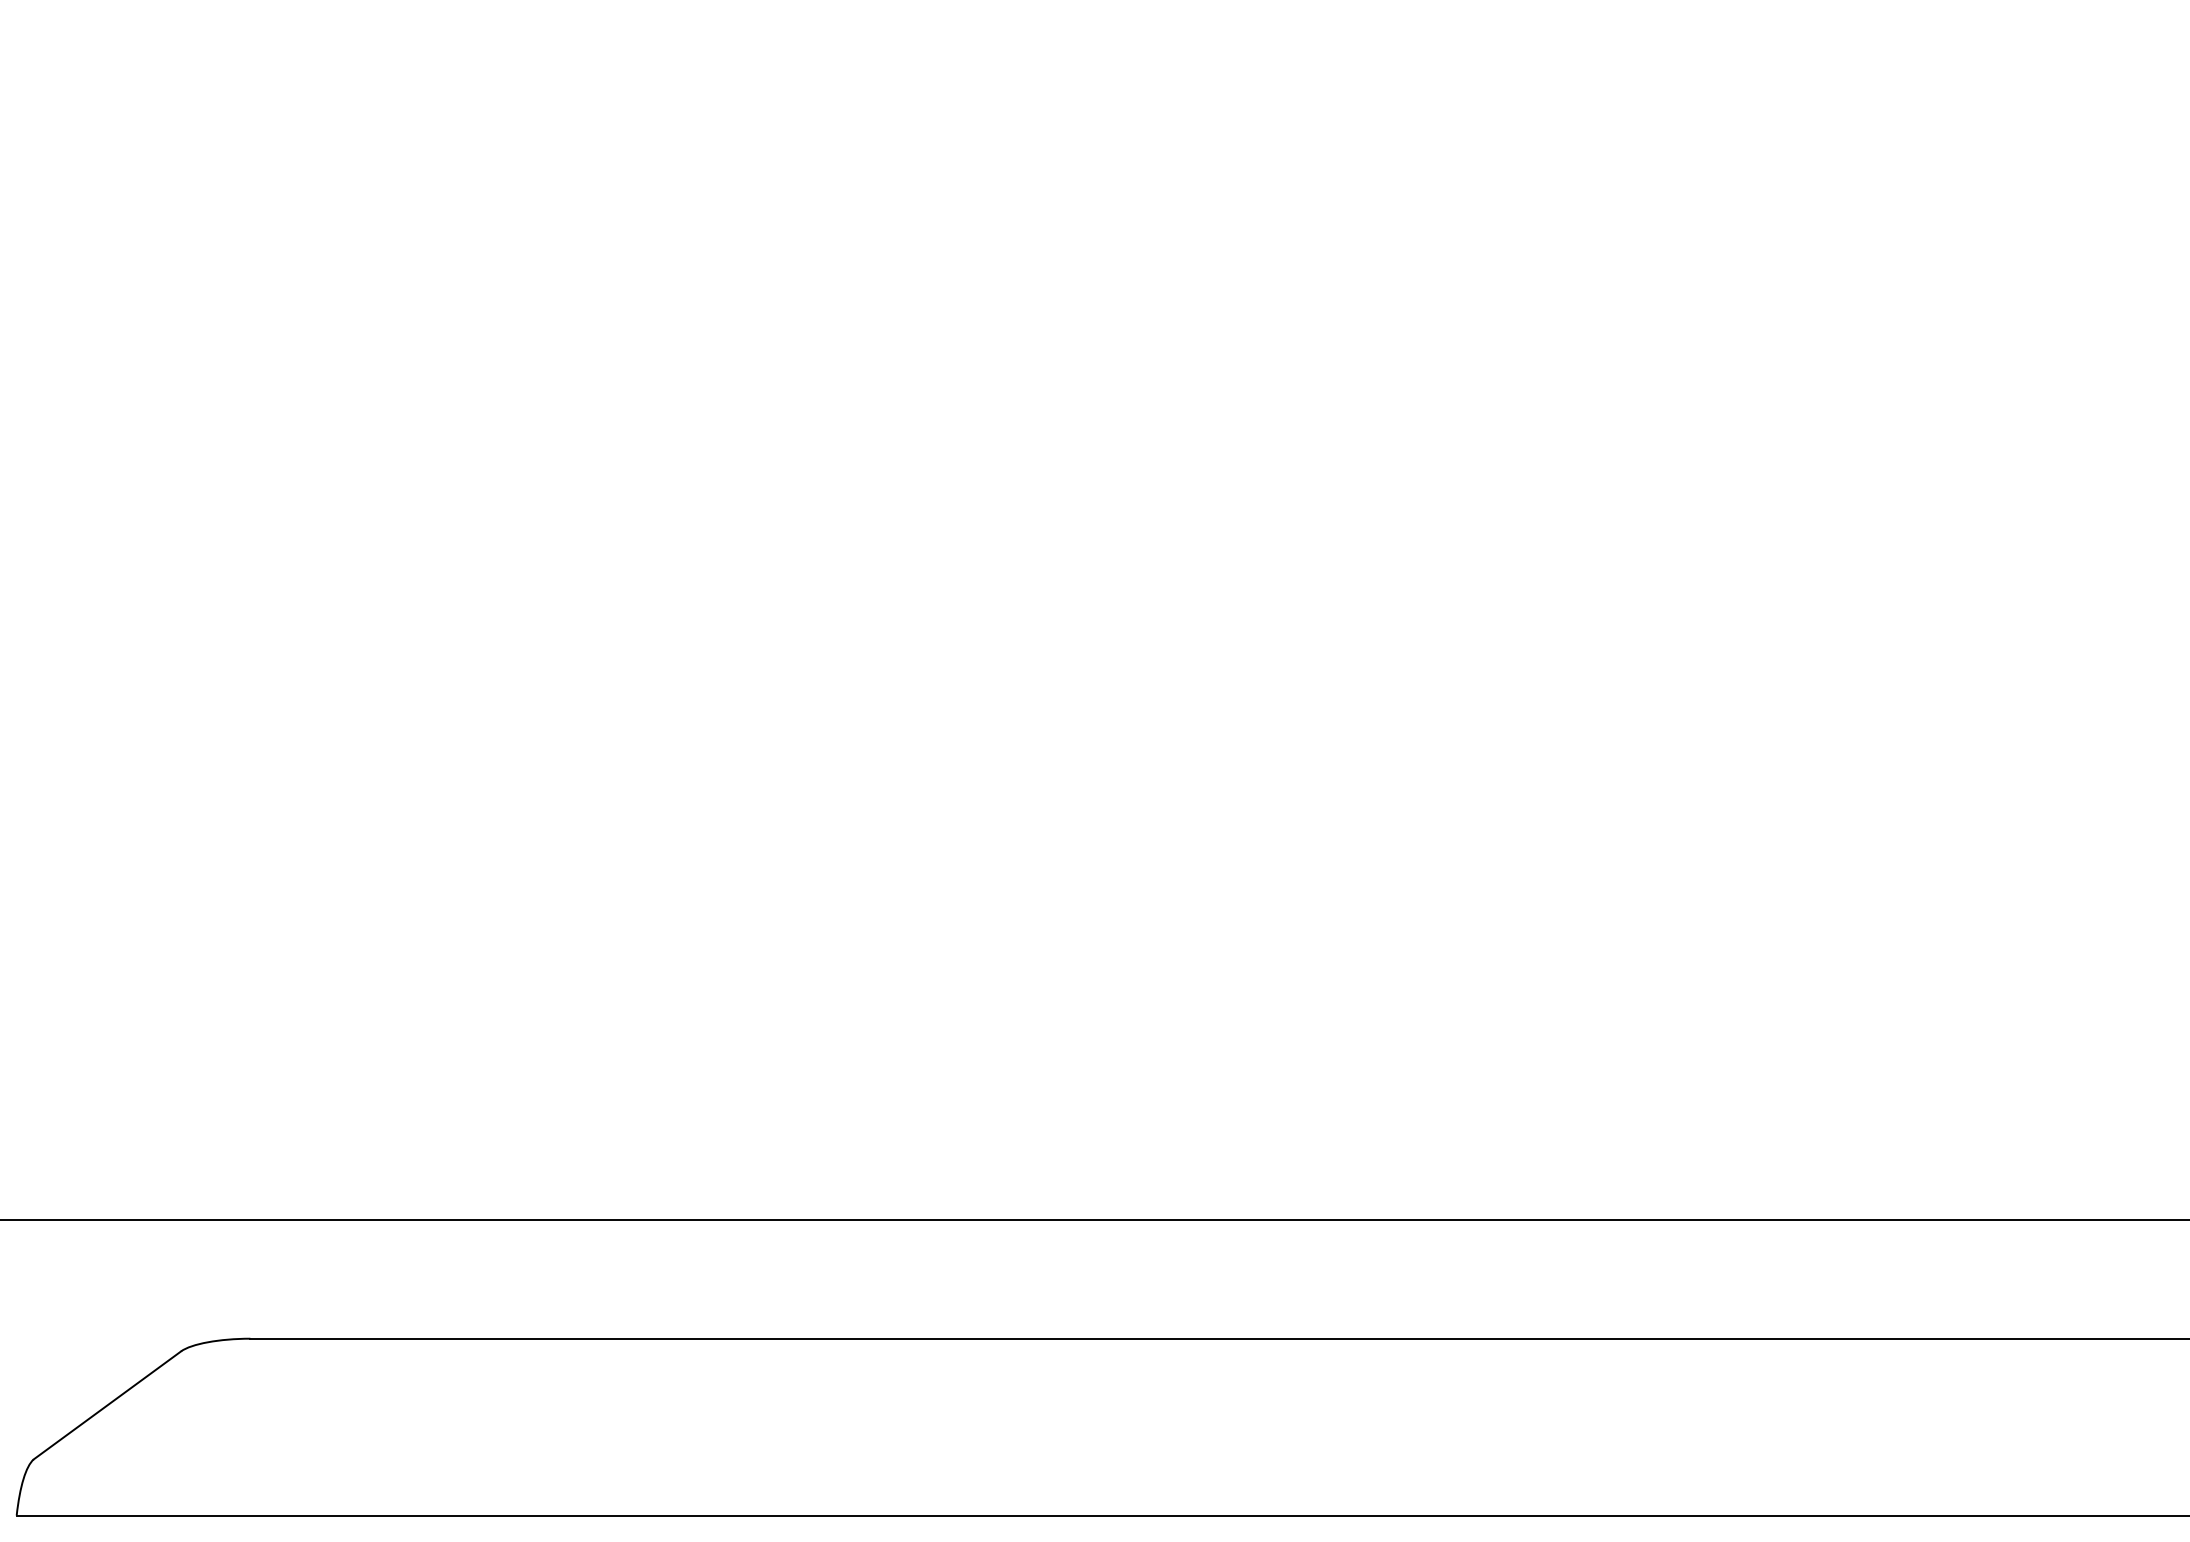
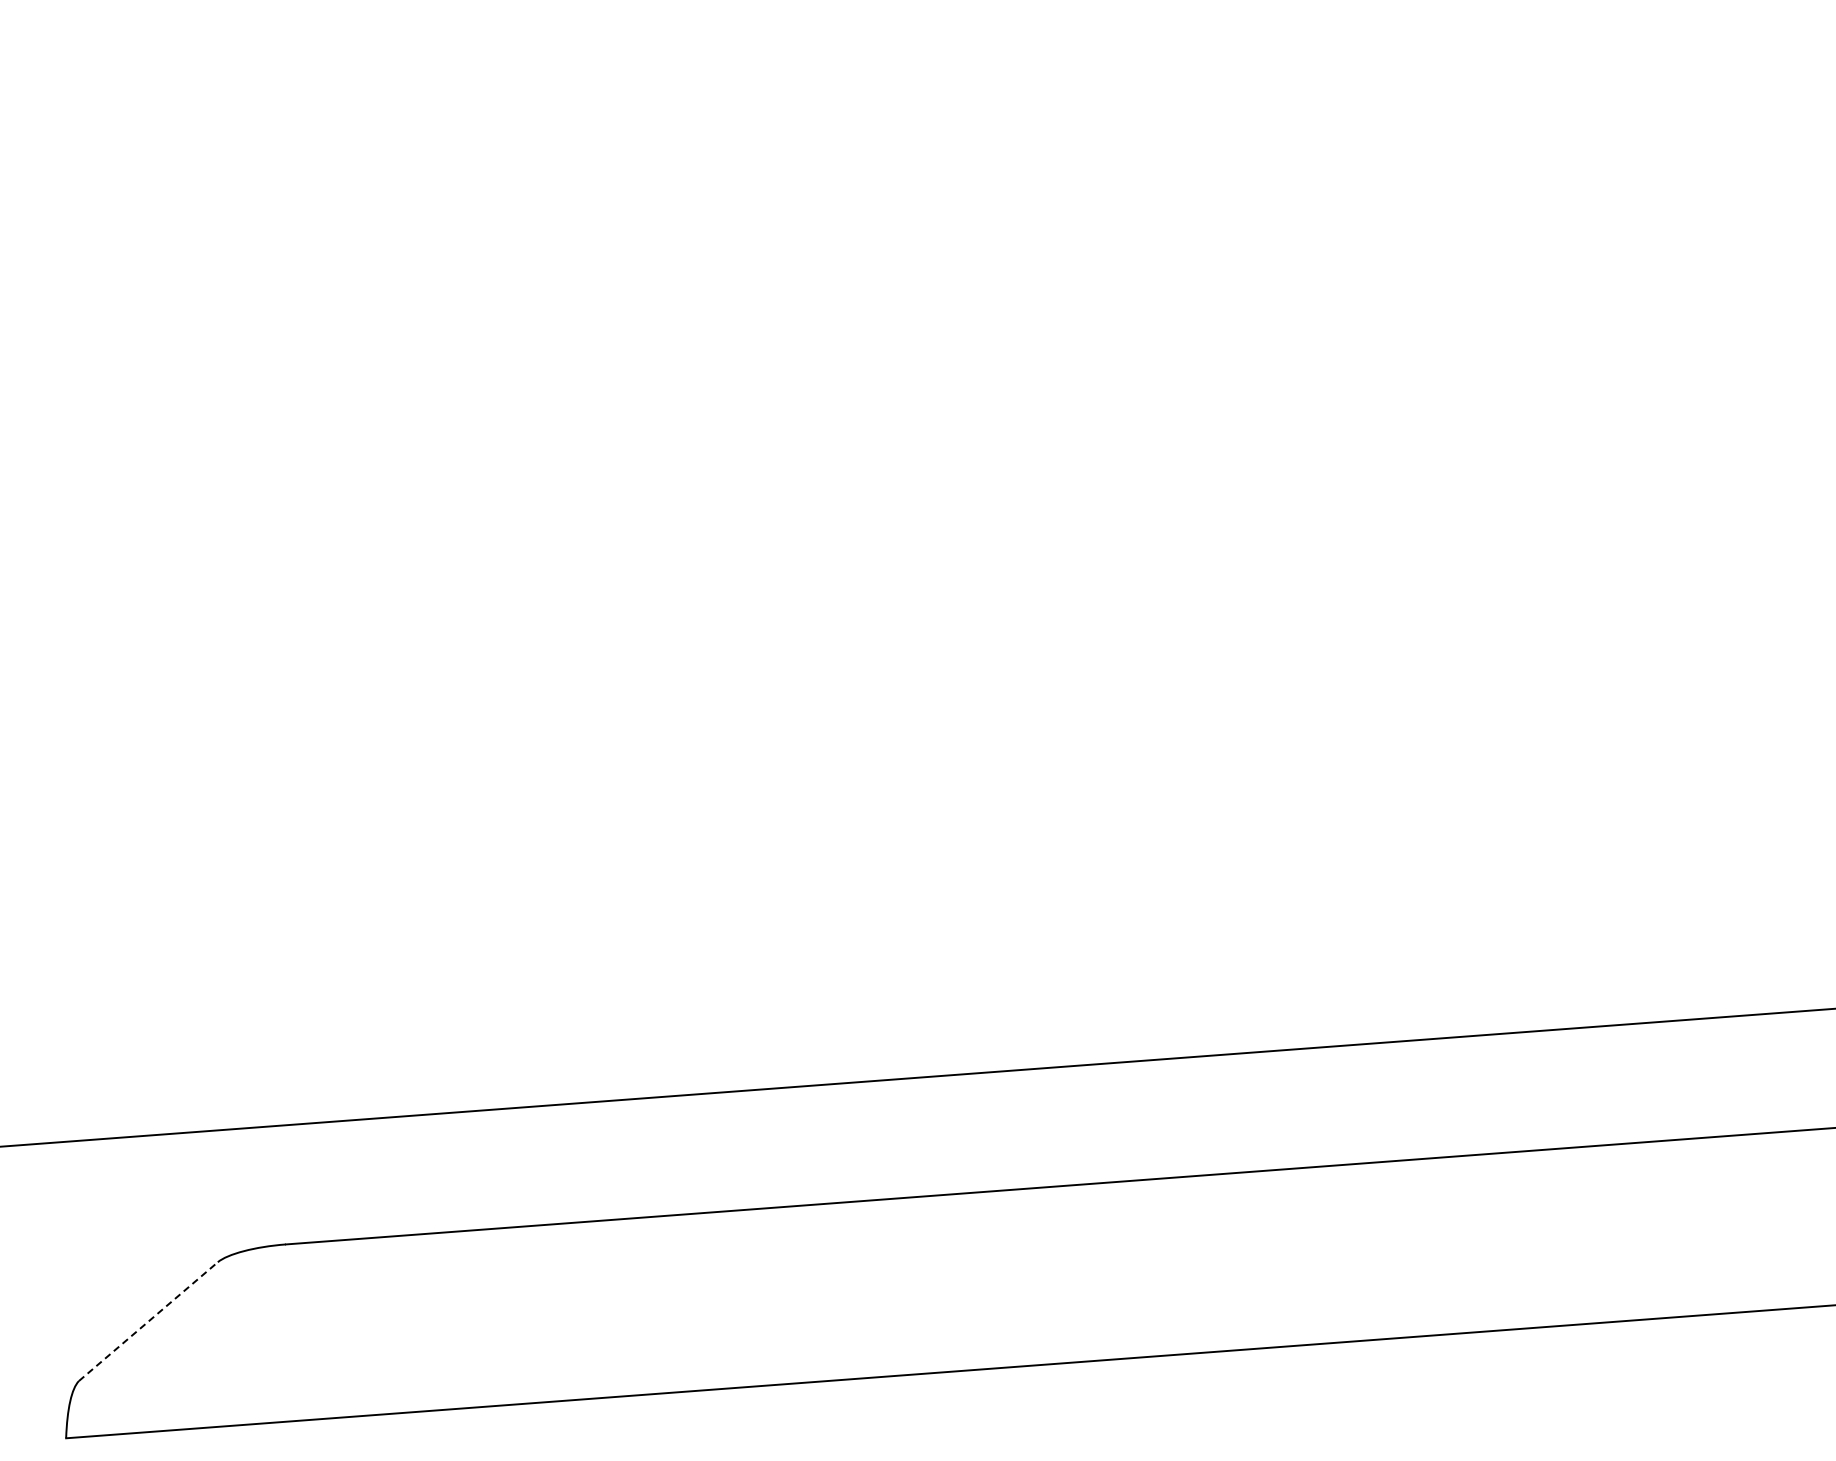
line: (107, 1405) -> (148, 1321), solid -> dashed

